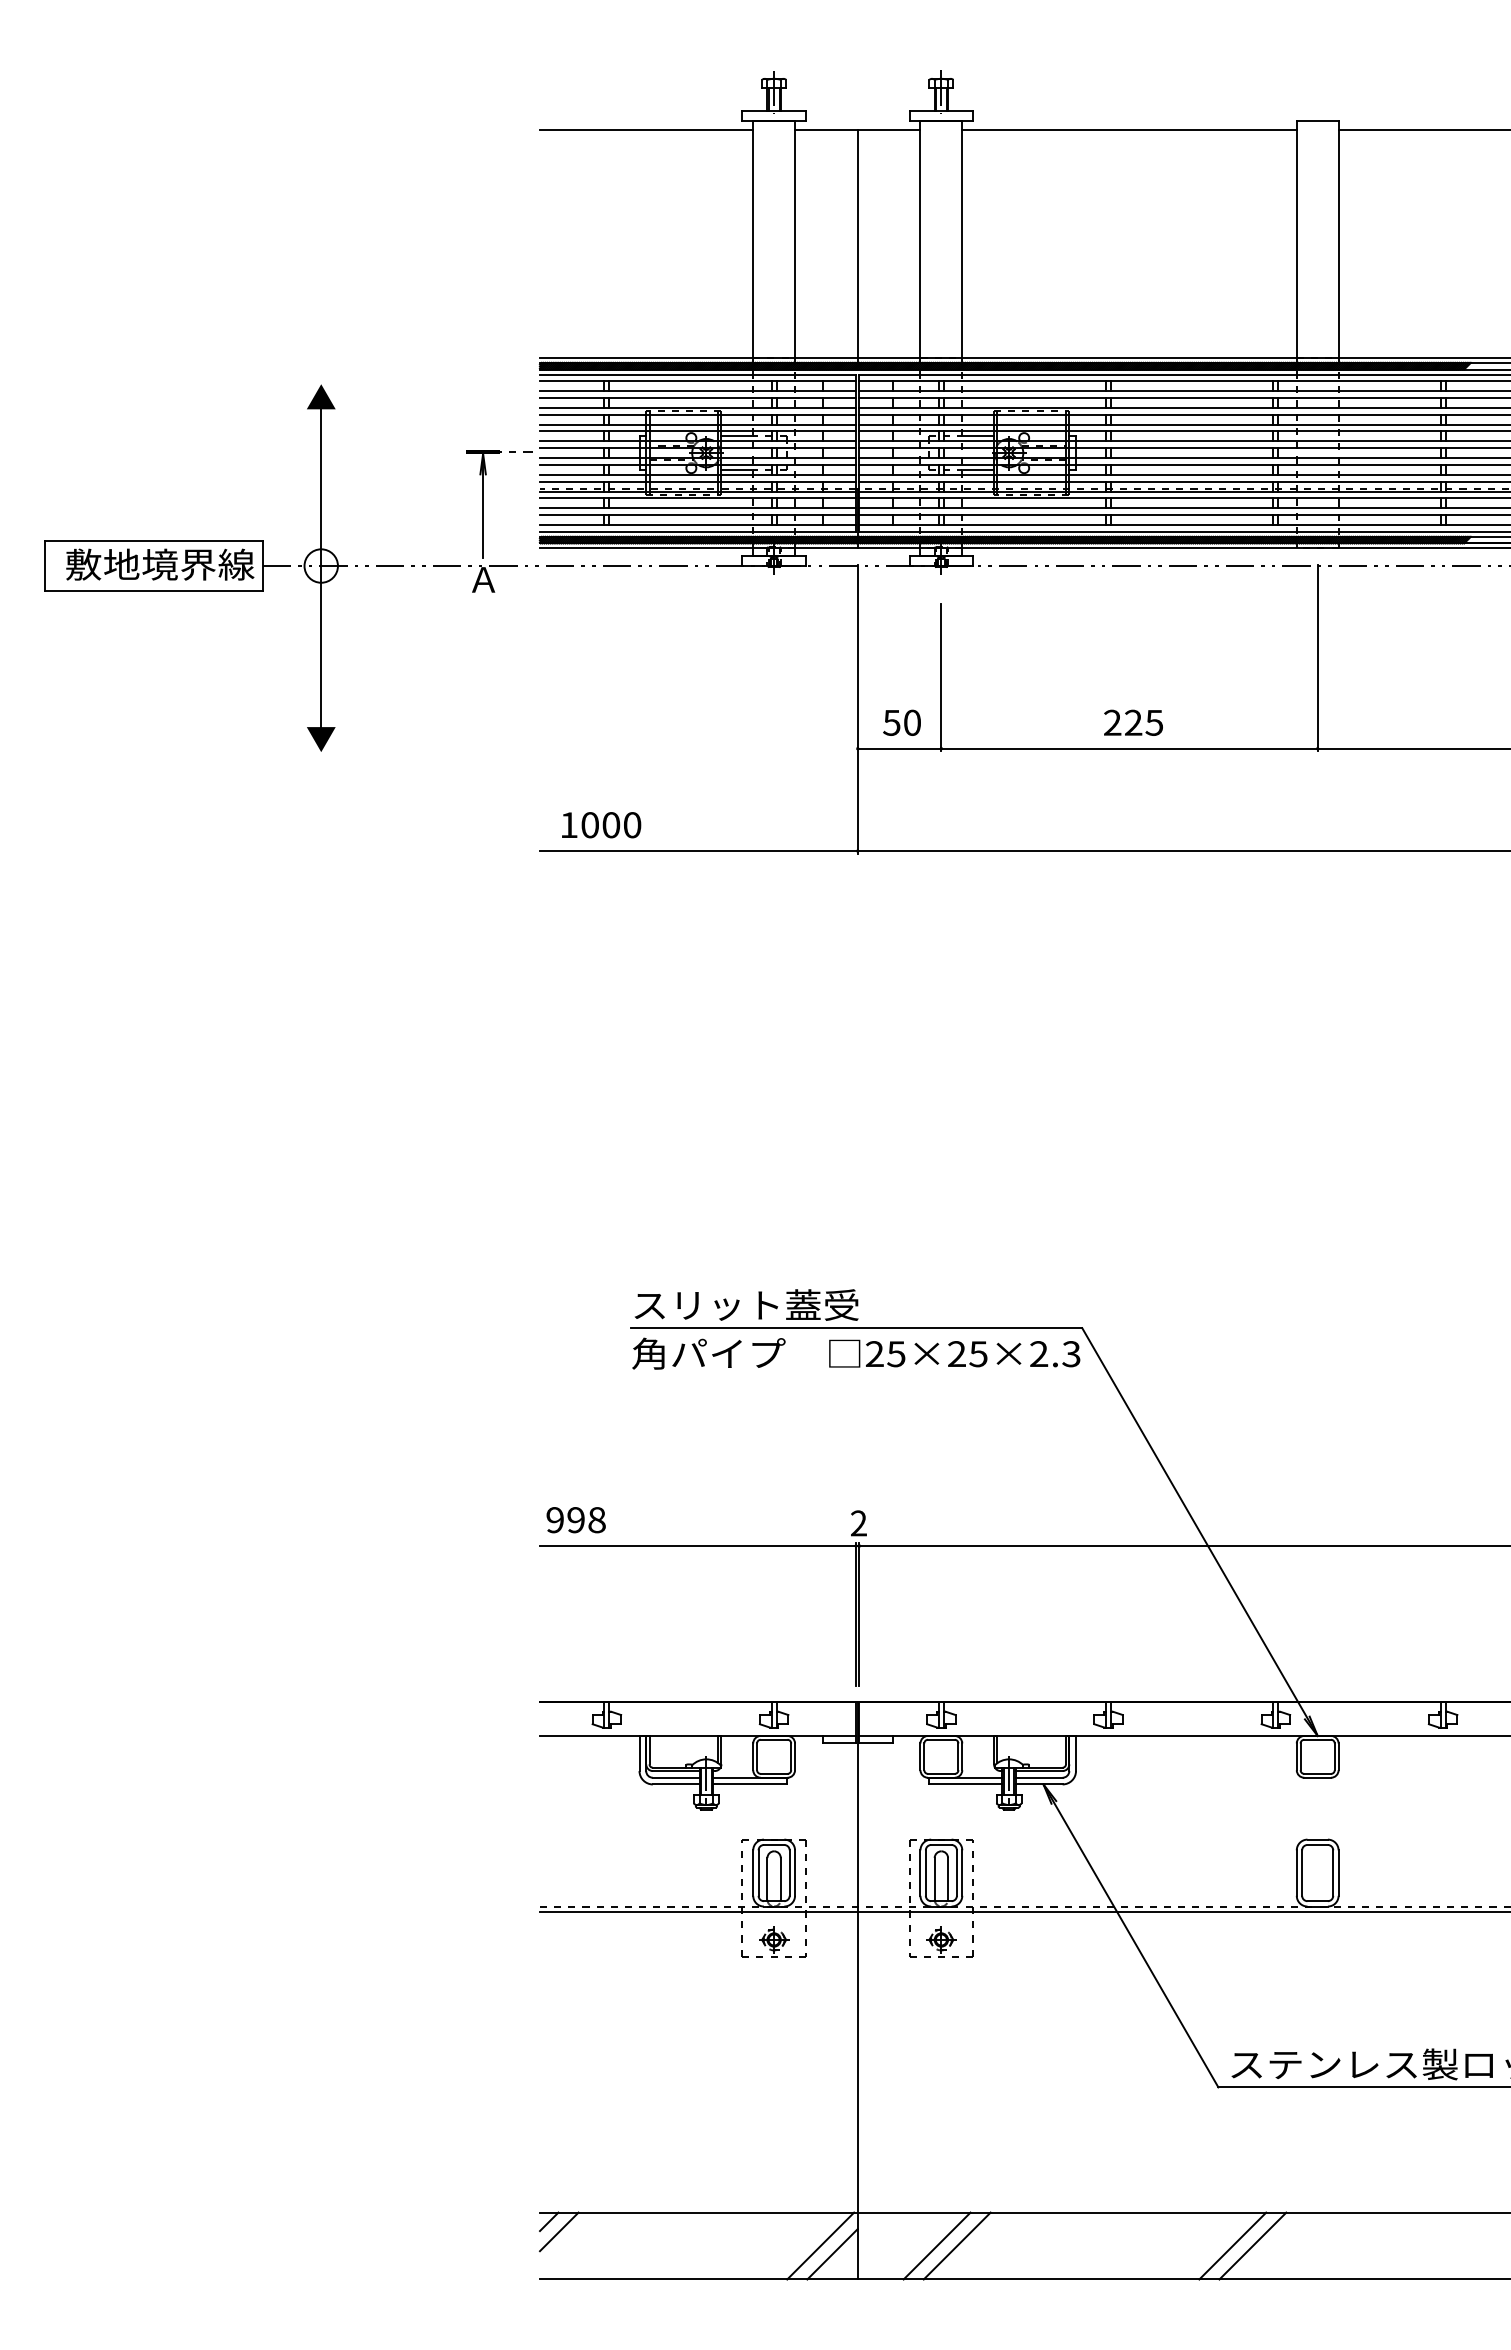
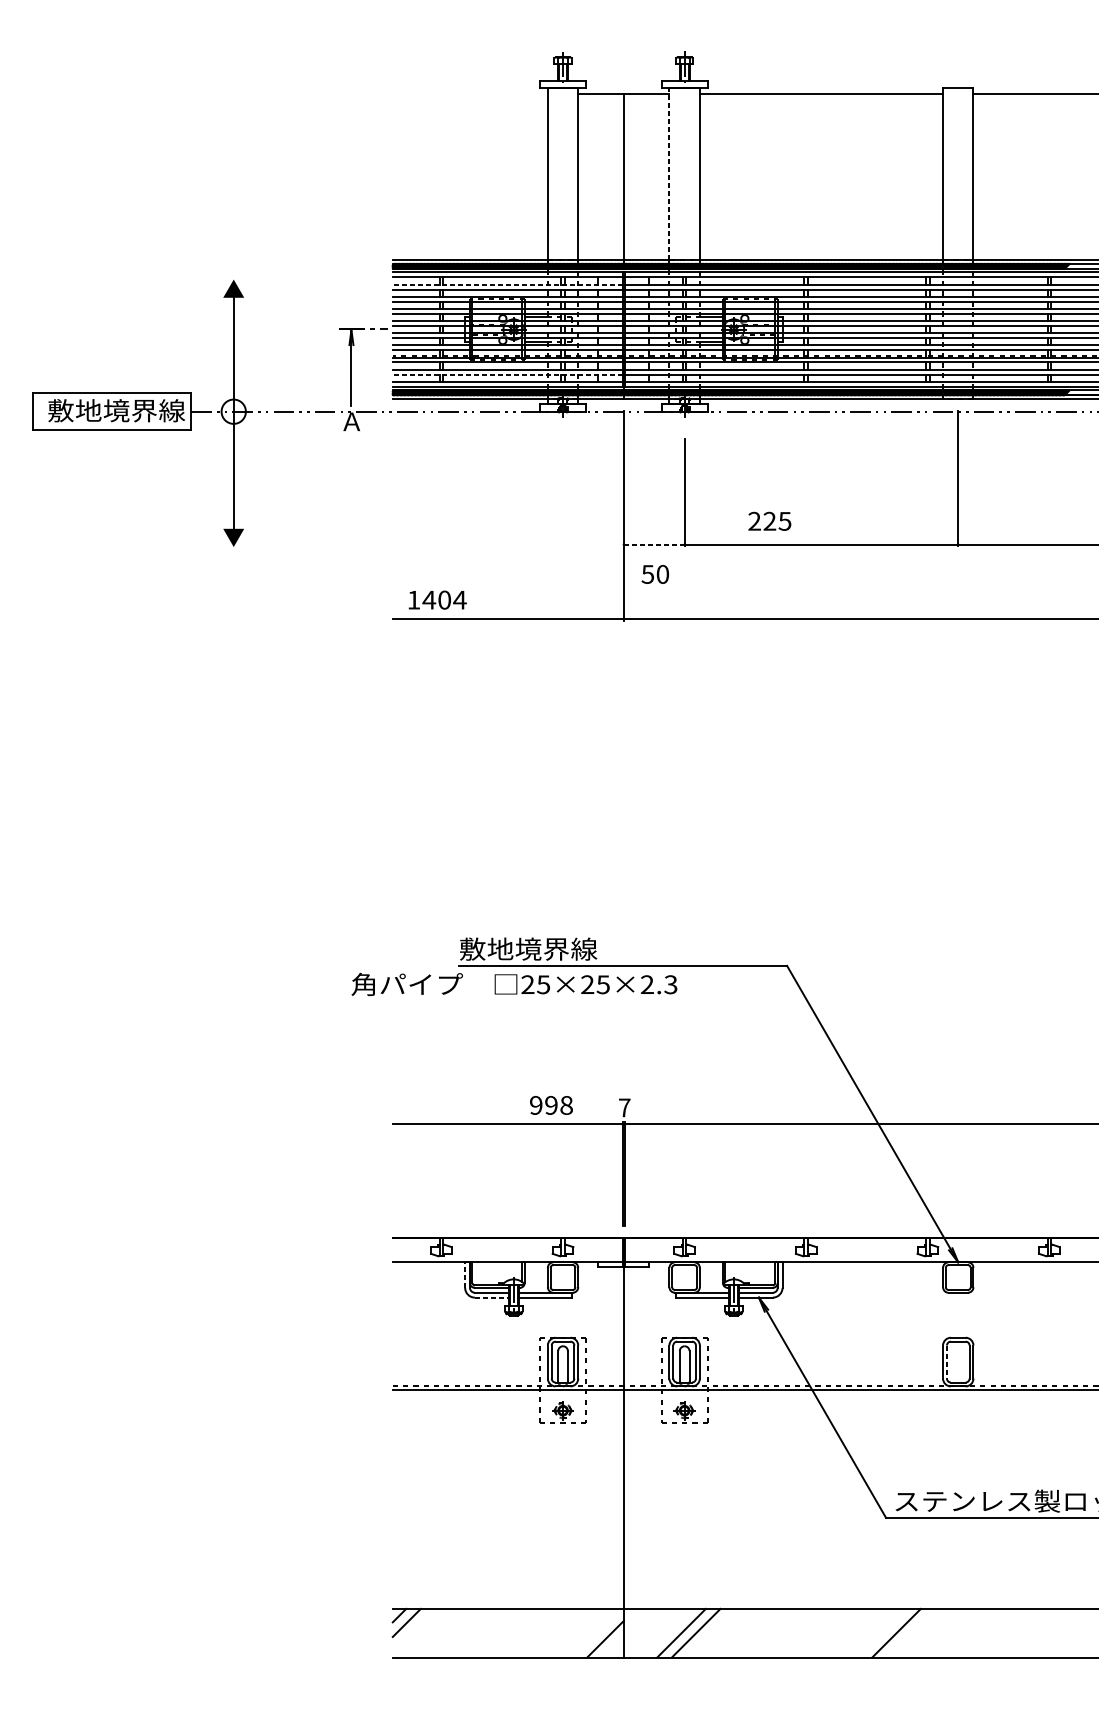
line: (646, 129) -> (470, 94), removed
line: (920, 239) -> (669, 174), solid -> dashed
line: (697, 391) -> (507, 284), solid -> dashed
line: (697, 515) -> (507, 374), solid -> dashed
text: (901, 722) -> (654, 574), moved
text: (1133, 722) -> (769, 521), moved
line: (899, 748) -> (654, 544), solid -> dashed
text: (610, 825) -> (444, 600), 1000 -> 1404
text: (745, 1305) -> (542, 949), スリット蓋受 -> 敷地境界線
text: (856, 1353) -> (514, 984), moved
text: (575, 1520) -> (550, 1105), moved
text: (858, 1523) -> (624, 1107), 2 -> 7
line: (639, 1753) -> (465, 1275), solid -> dashed
line: (676, 1784) -> (492, 1297), solid -> dashed
line: (1302, 1873) -> (947, 1362), solid -> dashed
line: (820, 2245) -> (596, 1632), removed
line: (1252, 2245) -> (910, 1632), removed

